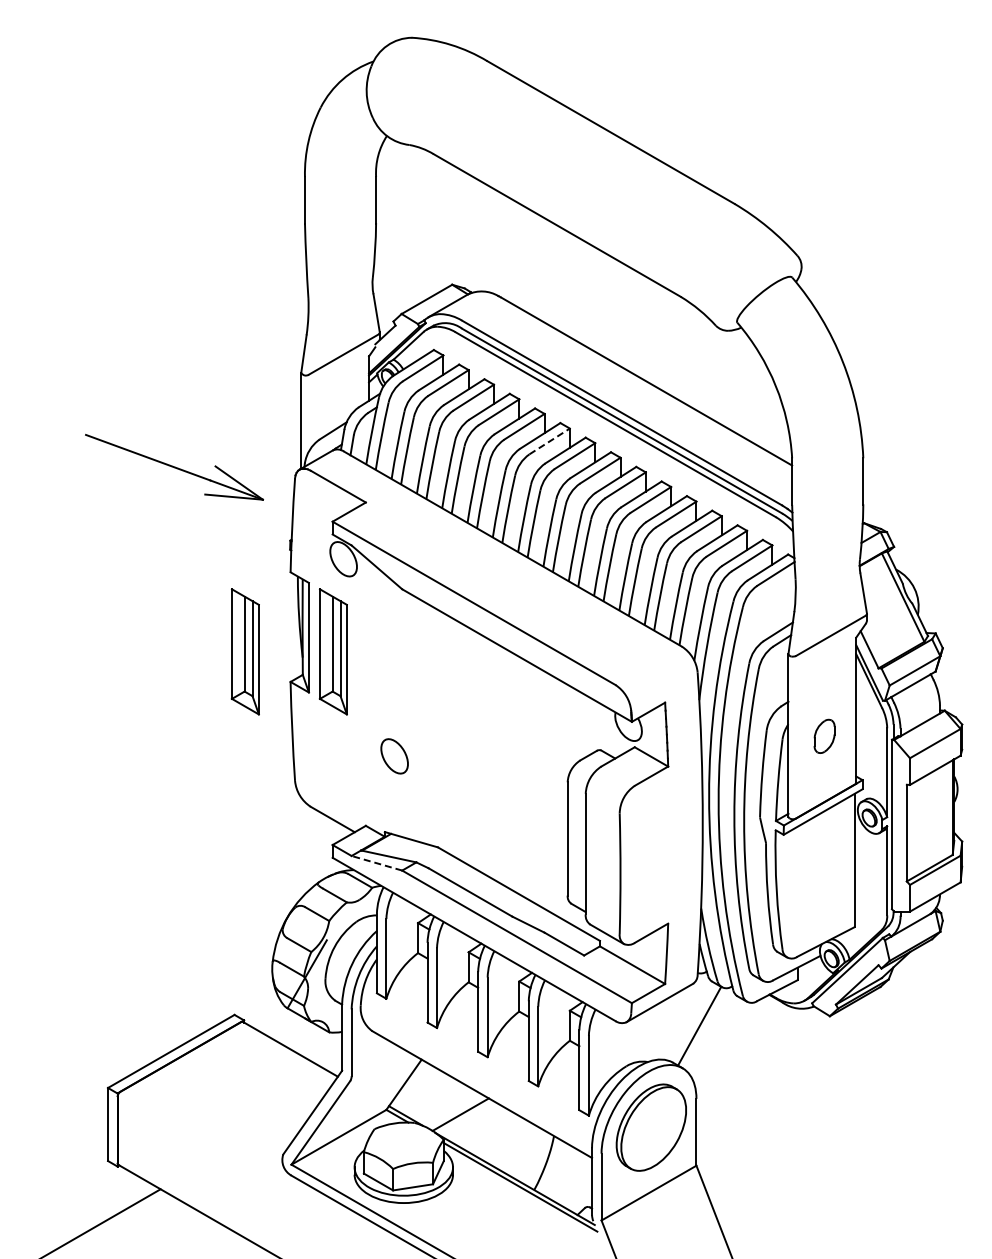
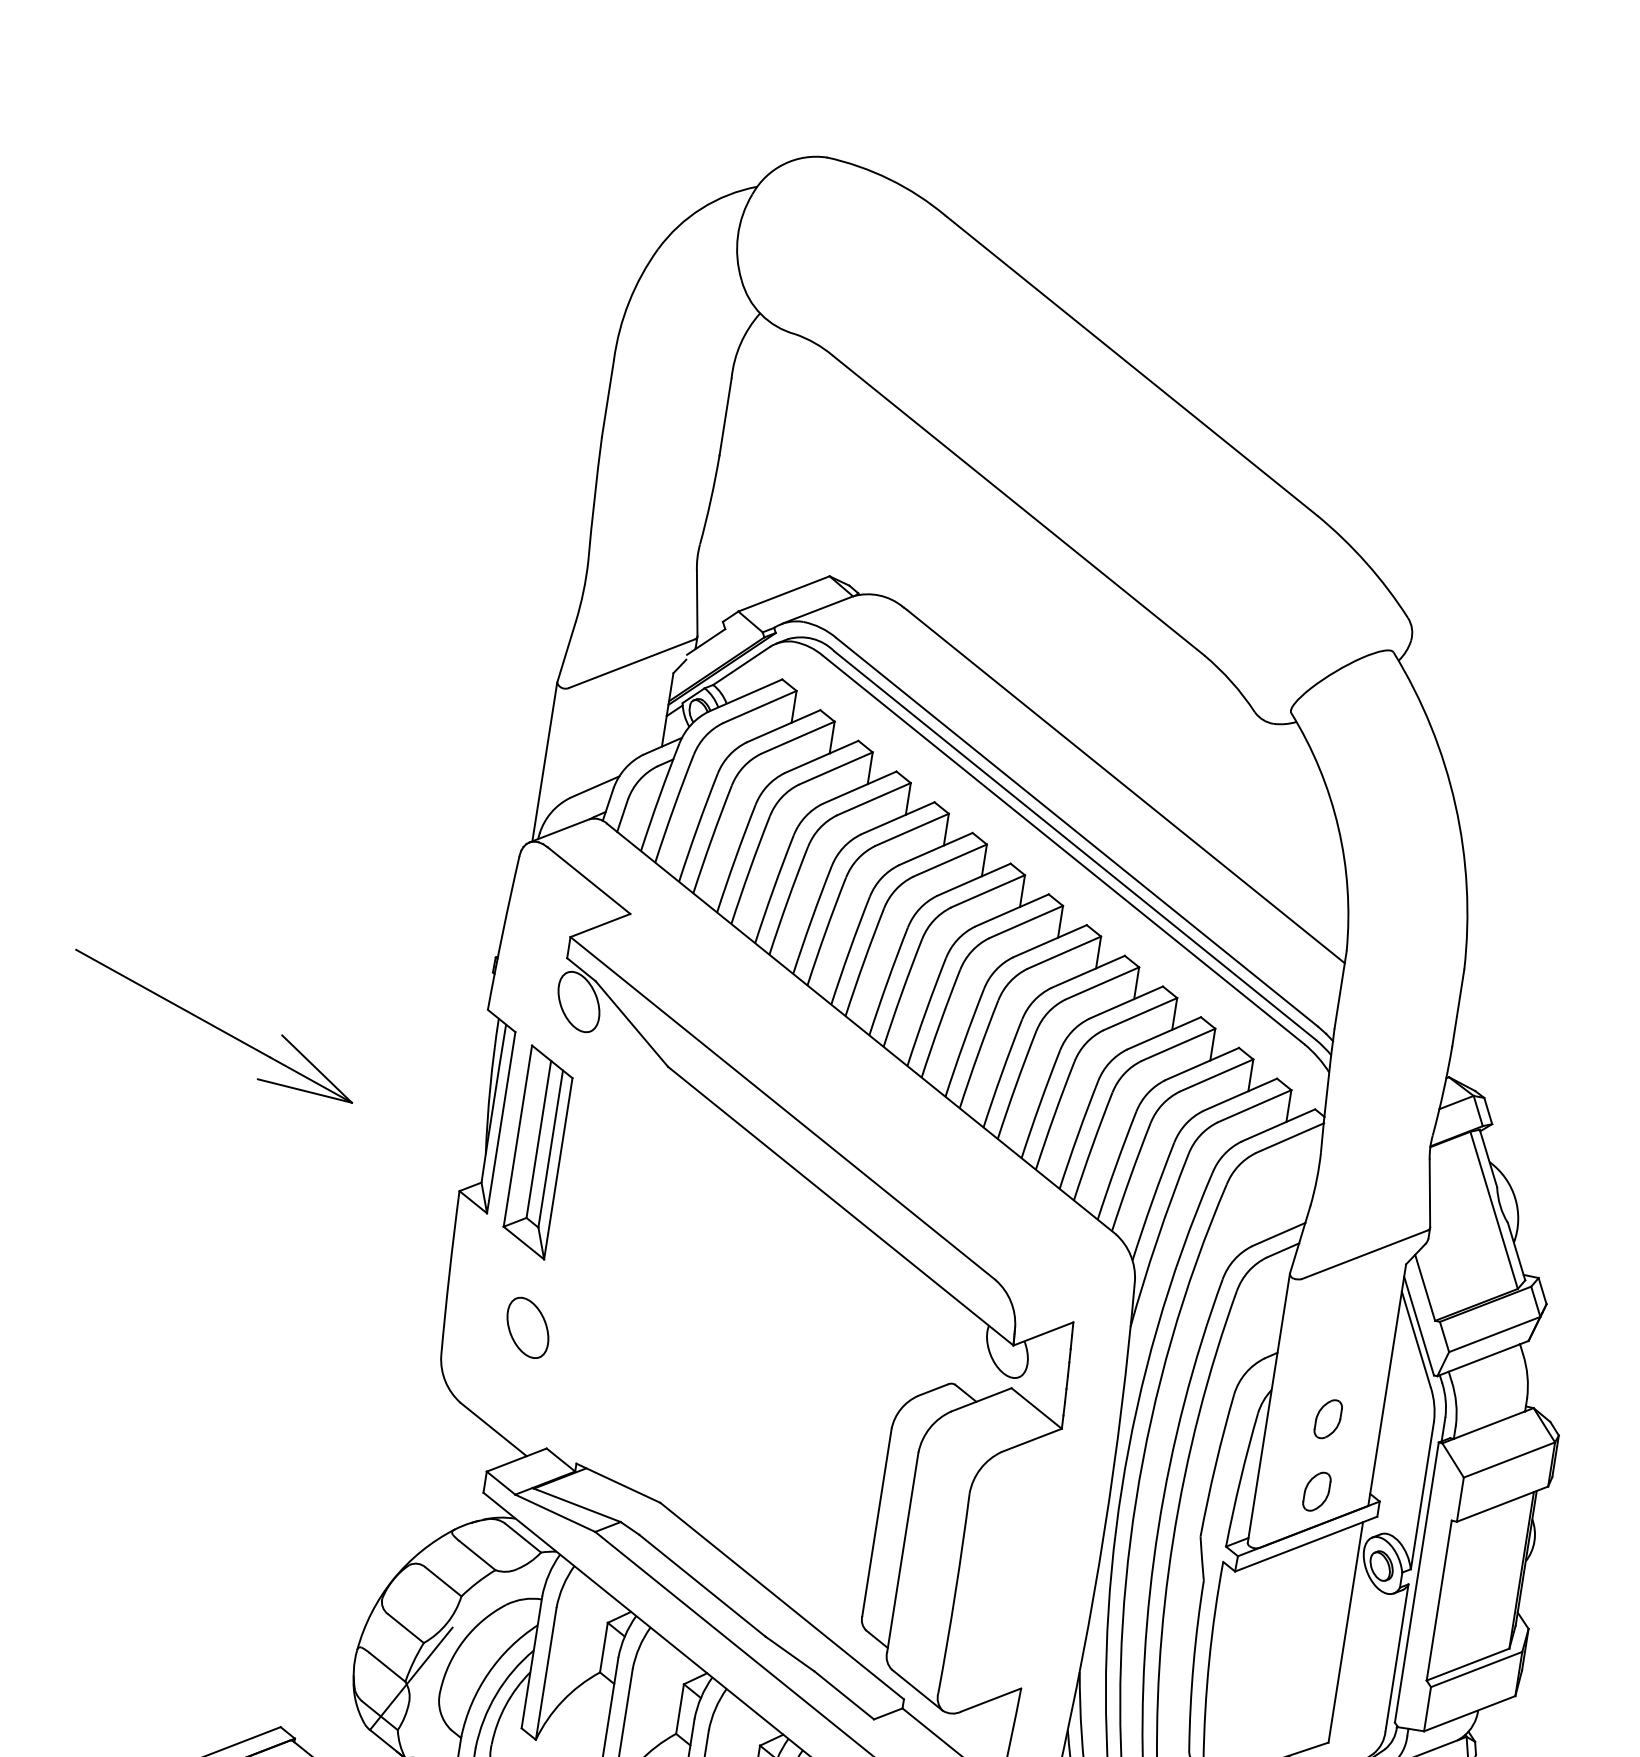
line: (549, 441) -> (949, 860), dashed -> solid
part: (174, 467) -> (214, 1026), moved
part: (244, 651) -> (391, 1128), removed
part: (824, 735) -> (1328, 1417), size x0.71
part: (394, 756) -> (527, 1328), moved
part: (824, 779) -> (1316, 1490), added
line: (376, 863) -> (554, 1513), dashed -> solid

